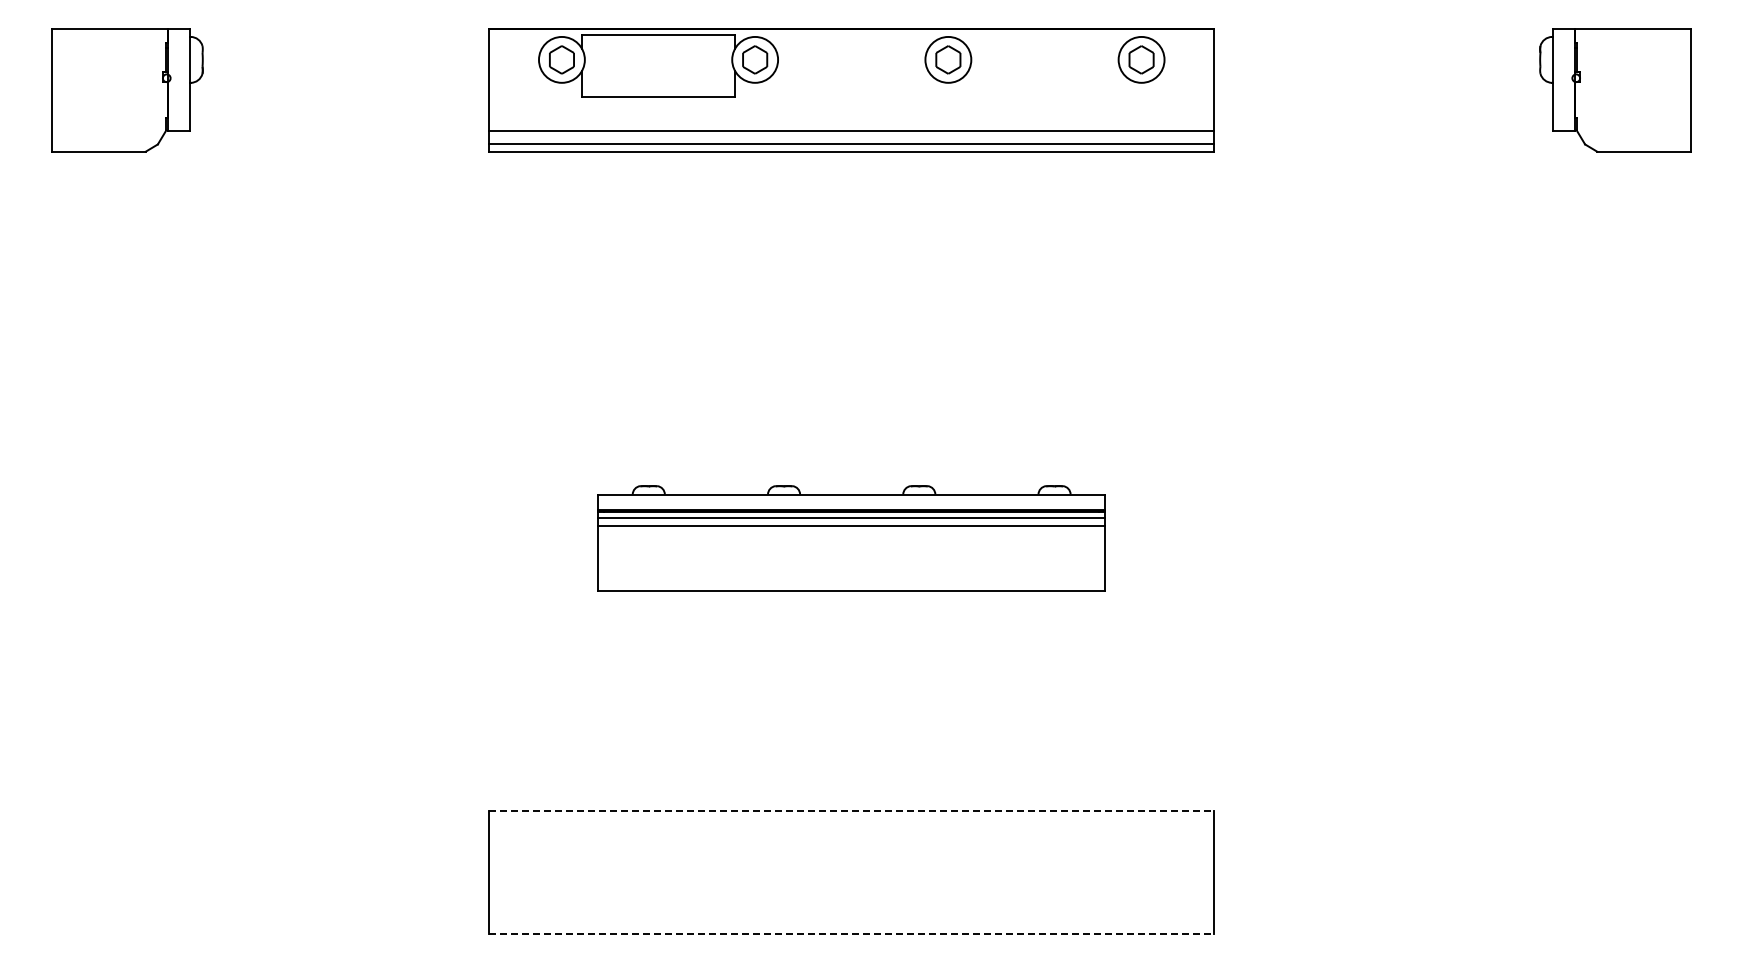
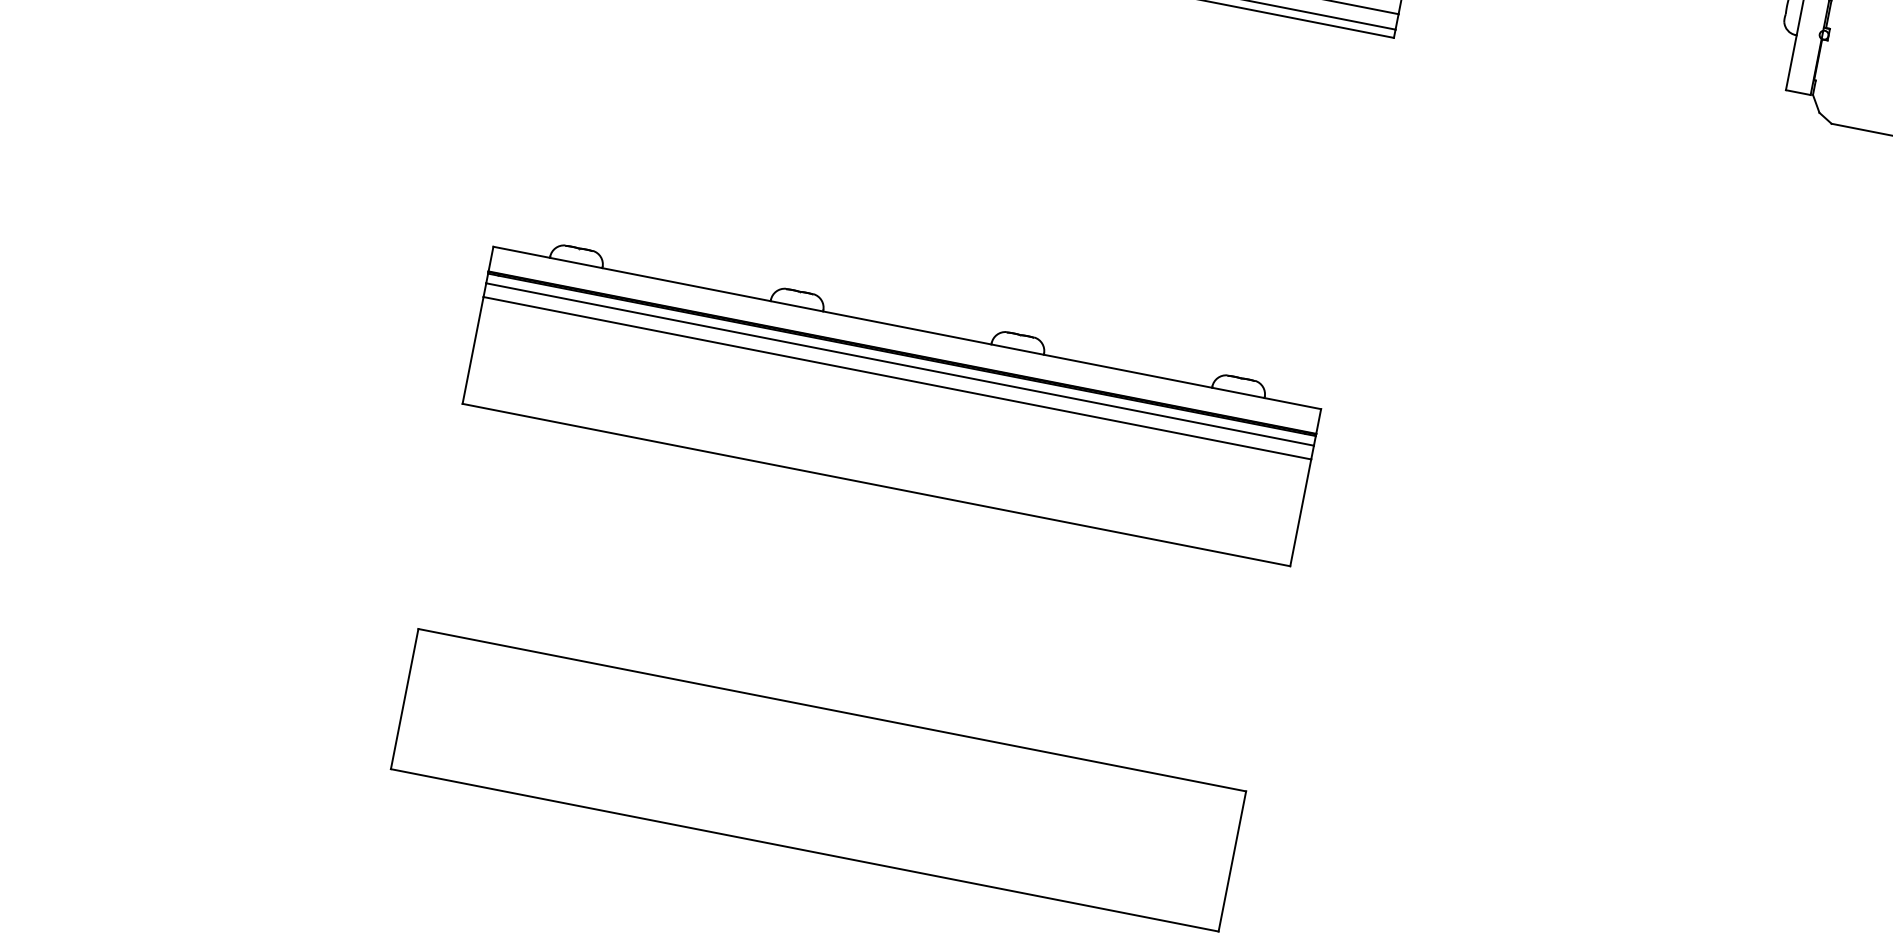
part: (851, 538) -> (893, 398), size x1.43
line: (852, 811) -> (833, 710), dashed -> solid
line: (852, 933) -> (805, 849), dashed -> solid

